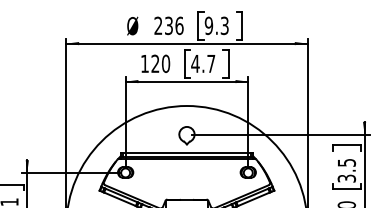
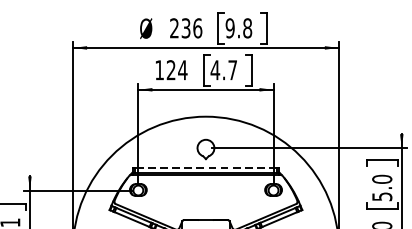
text: (224, 25) -> (247, 27), 9.3 -> 9.8
text: (165, 63) -> (182, 69), 120 -> 124
line: (186, 152) -> (205, 167), solid -> dashed
text: (346, 170) -> (381, 187), 3.5 -> 5.0

